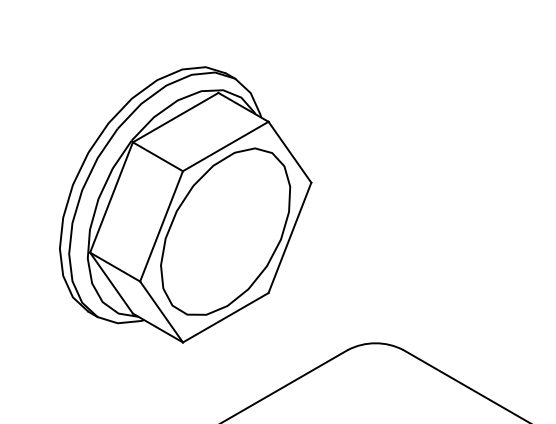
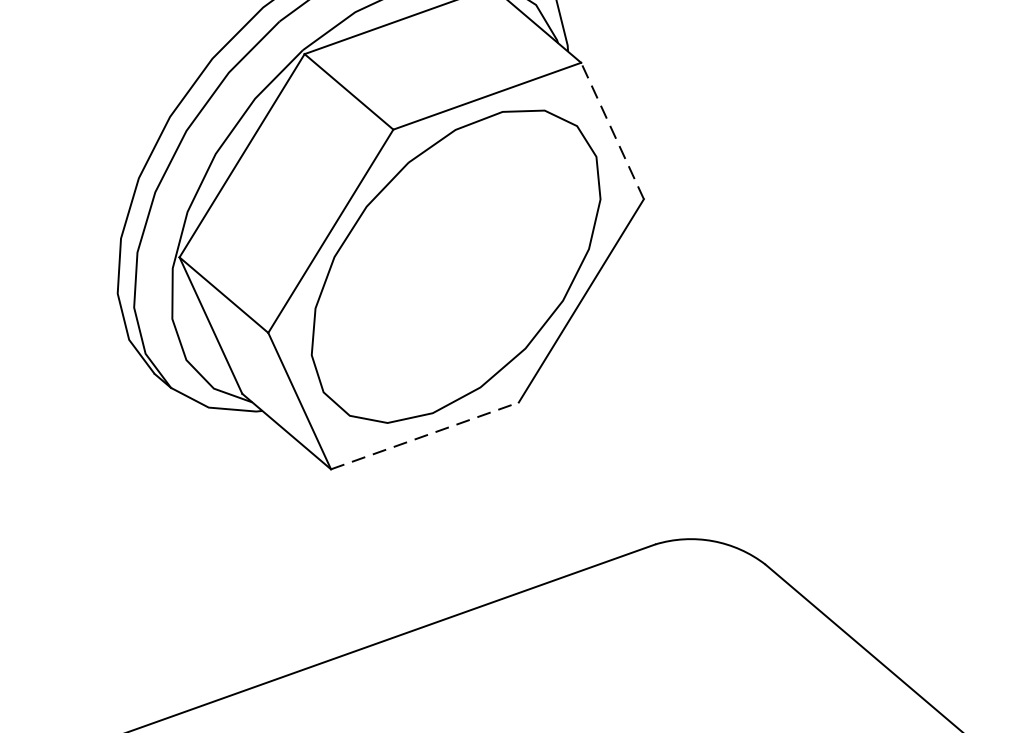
line: (289, 151) -> (611, 129), solid -> dashed
line: (226, 317) -> (426, 435), solid -> dashed

